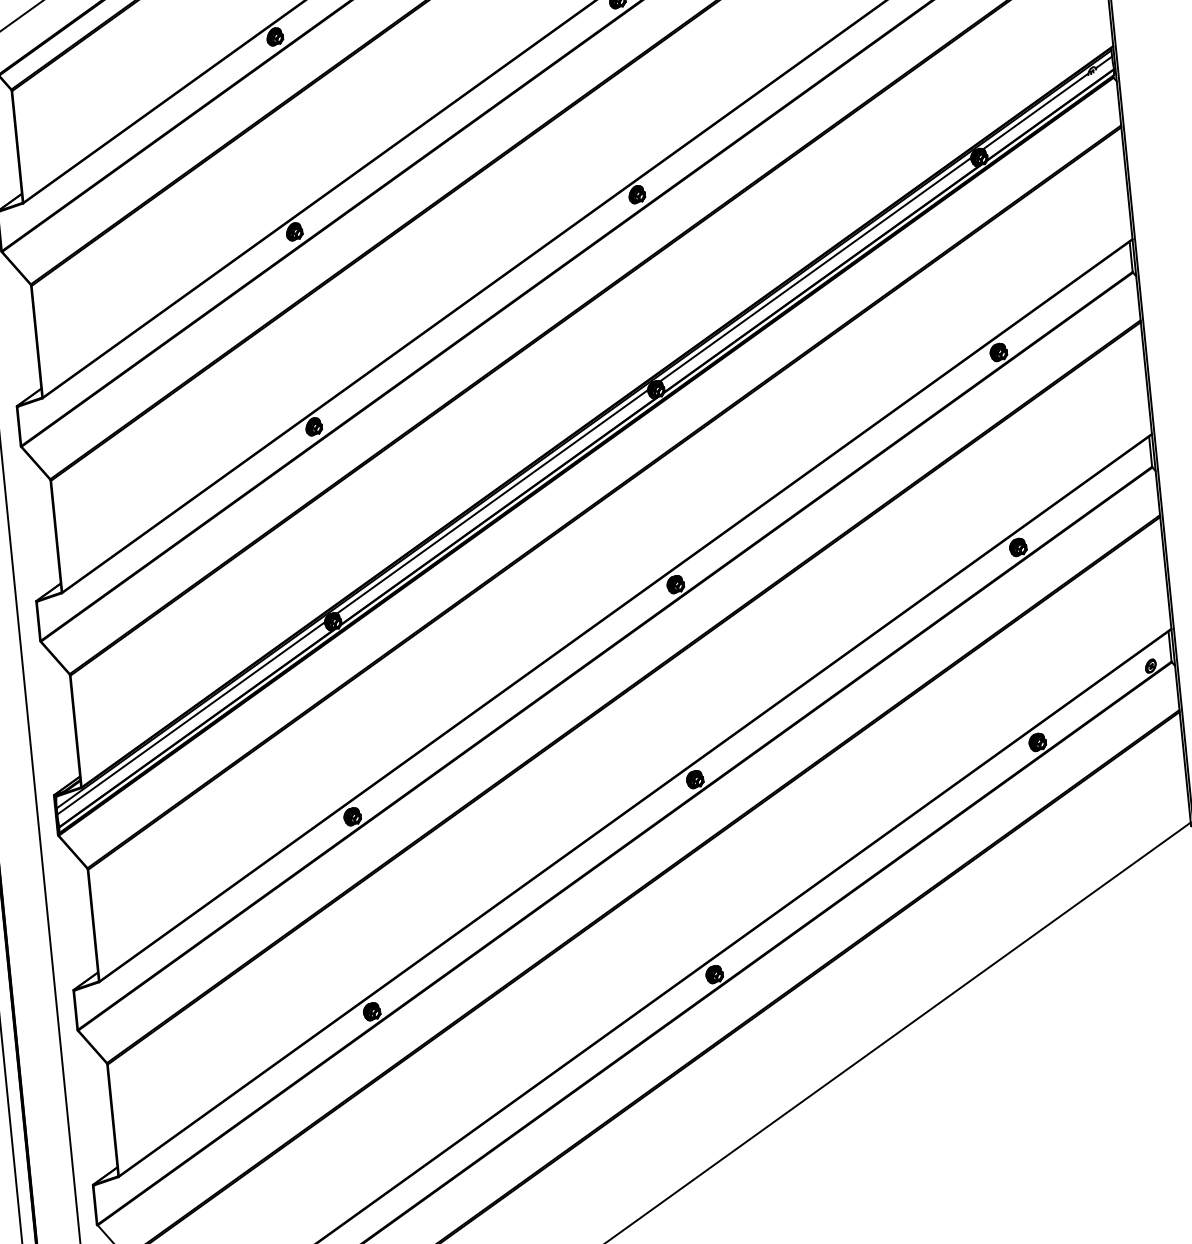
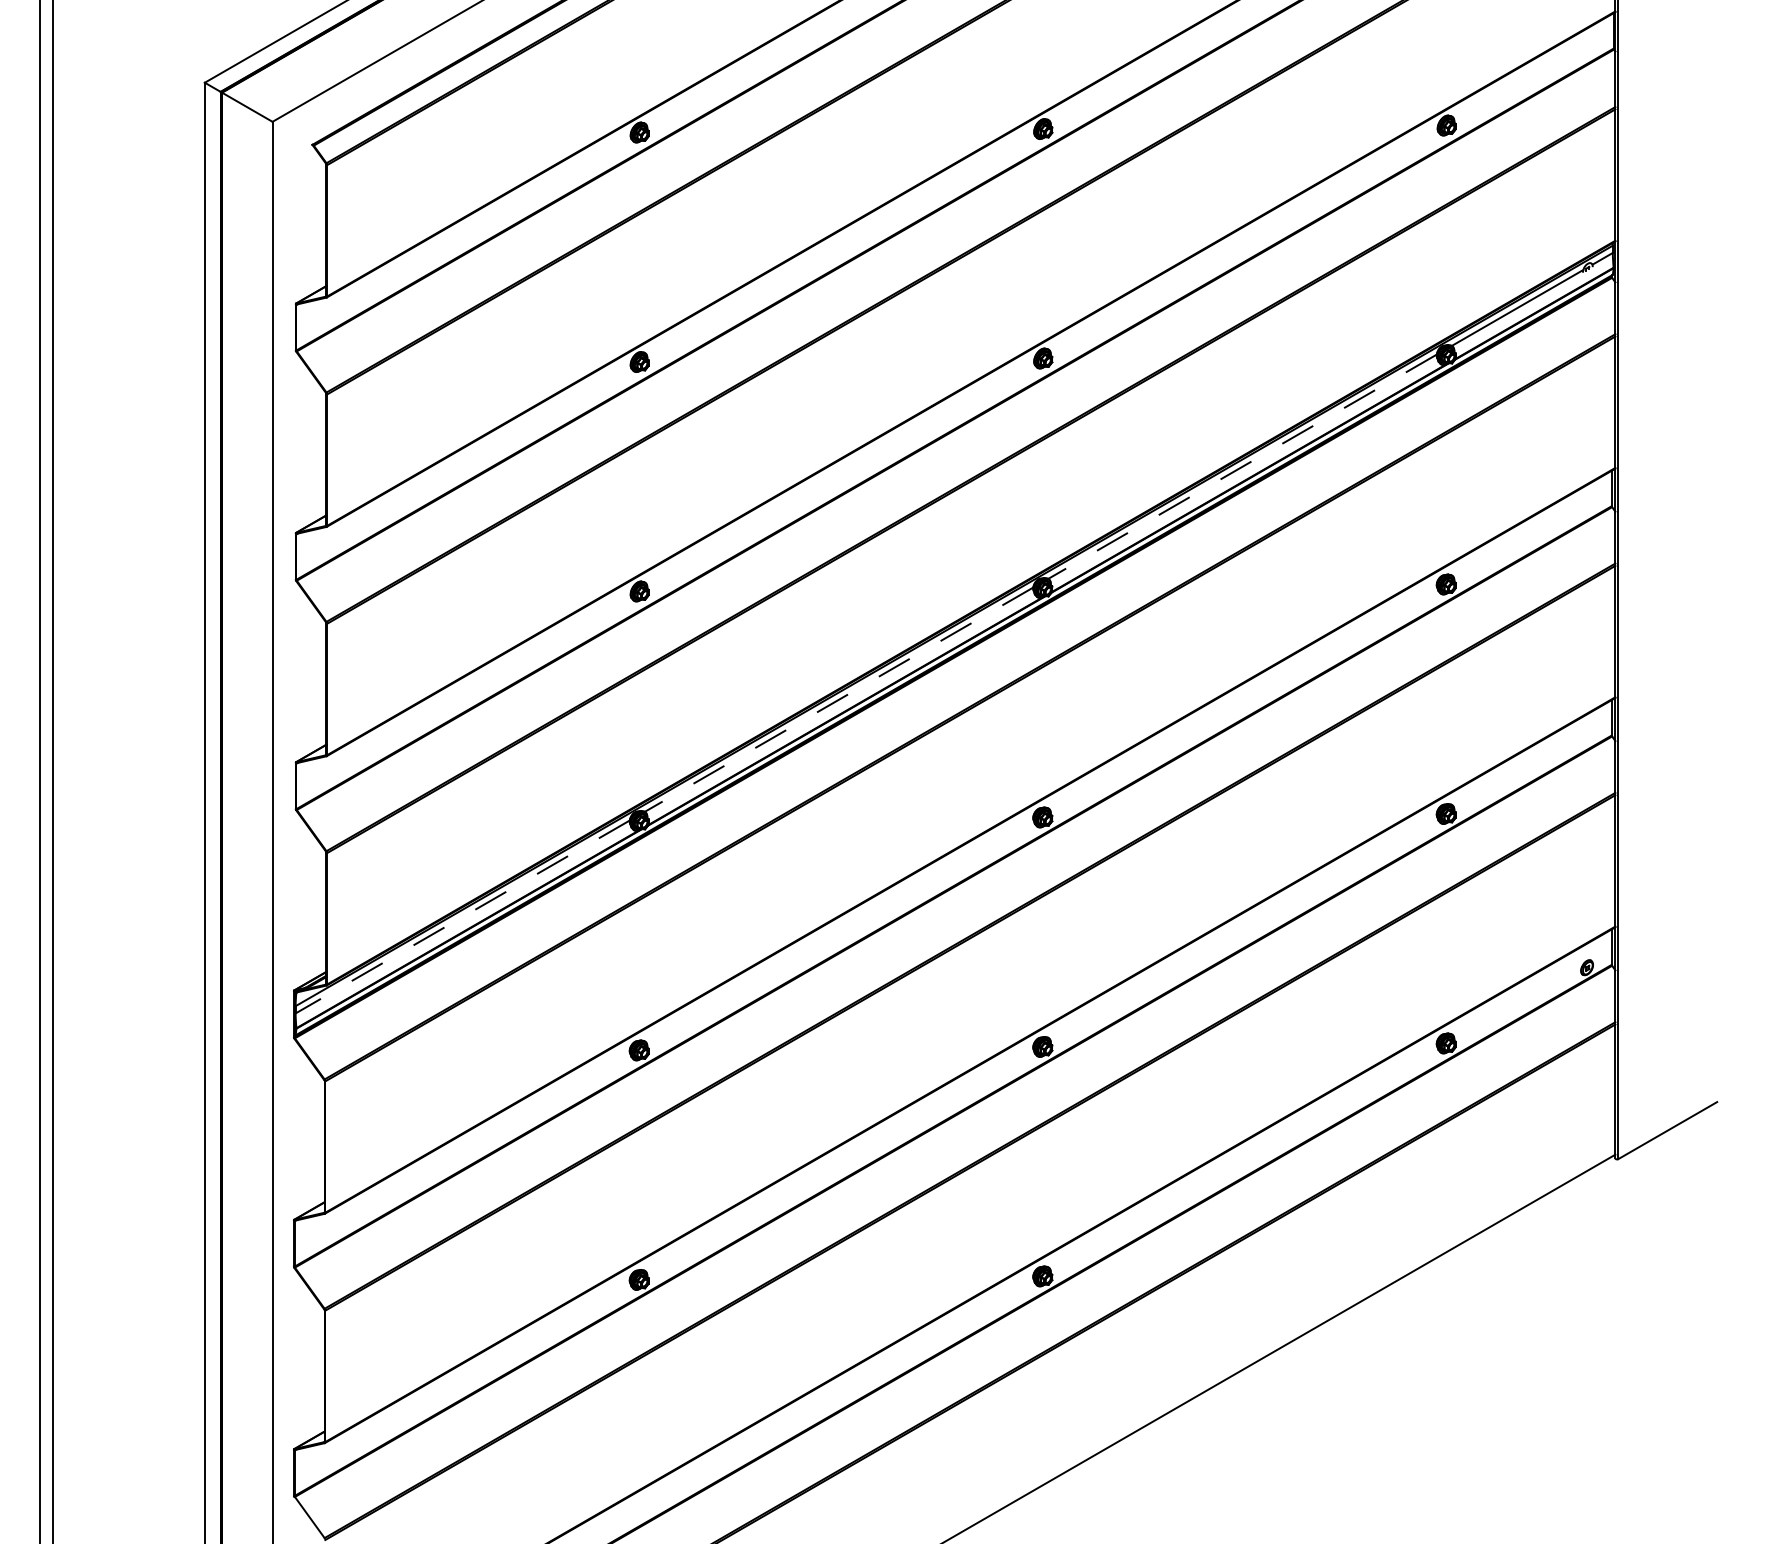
line: (815, 269) -> (1242, 466), solid -> dashed
line: (492, 501) -> (838, 699), solid -> dashed
line: (190, 717) -> (462, 916), solid -> dashed

